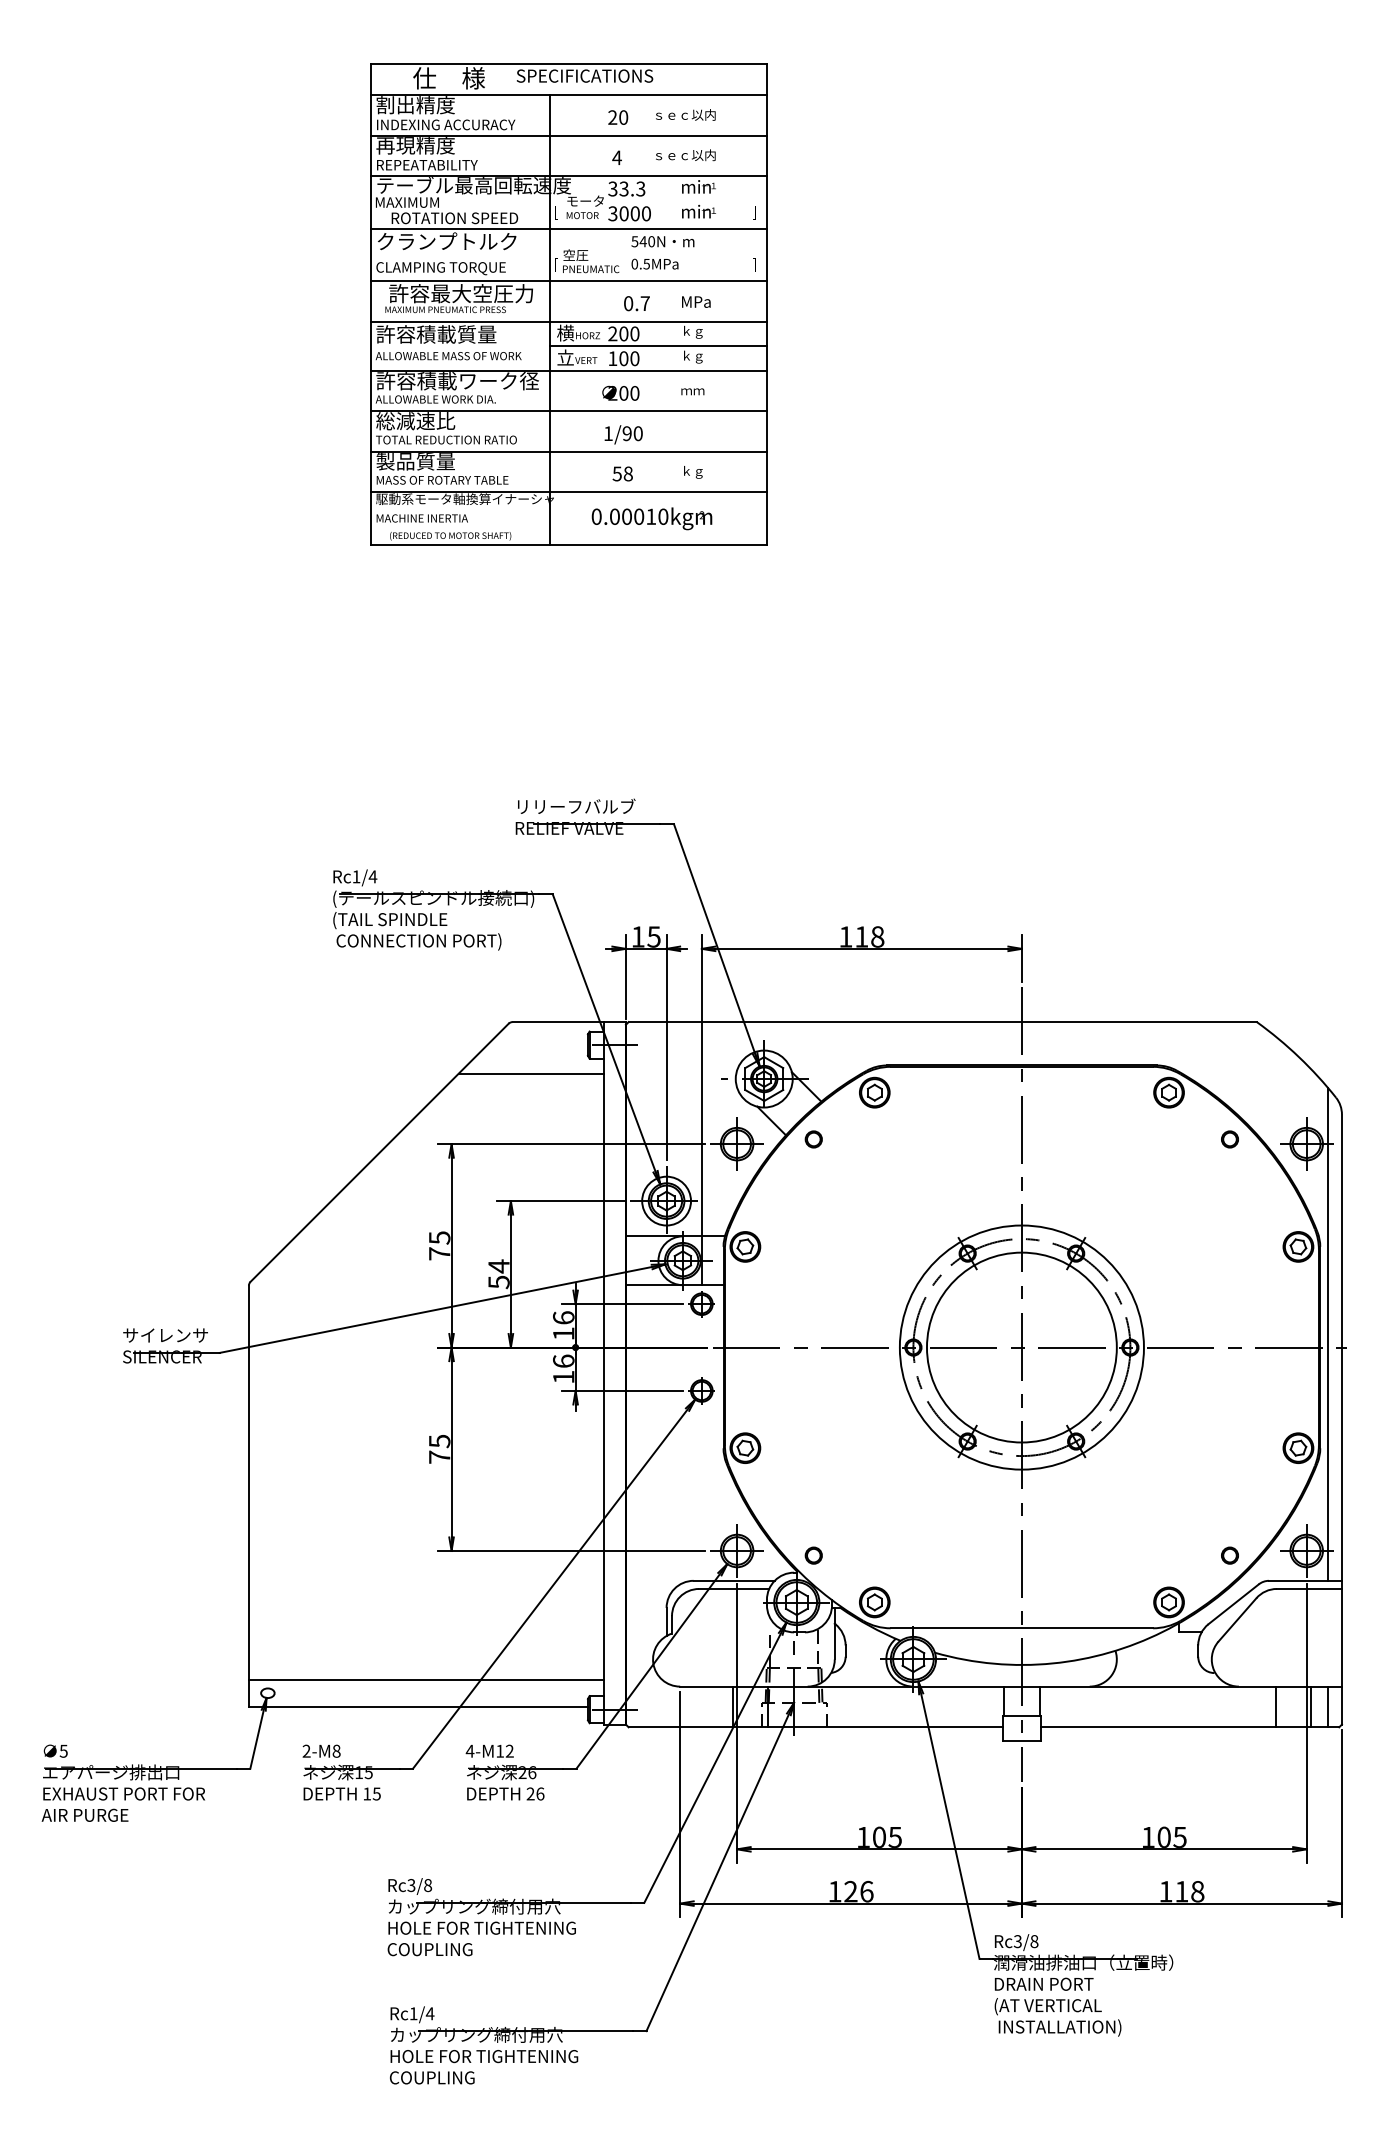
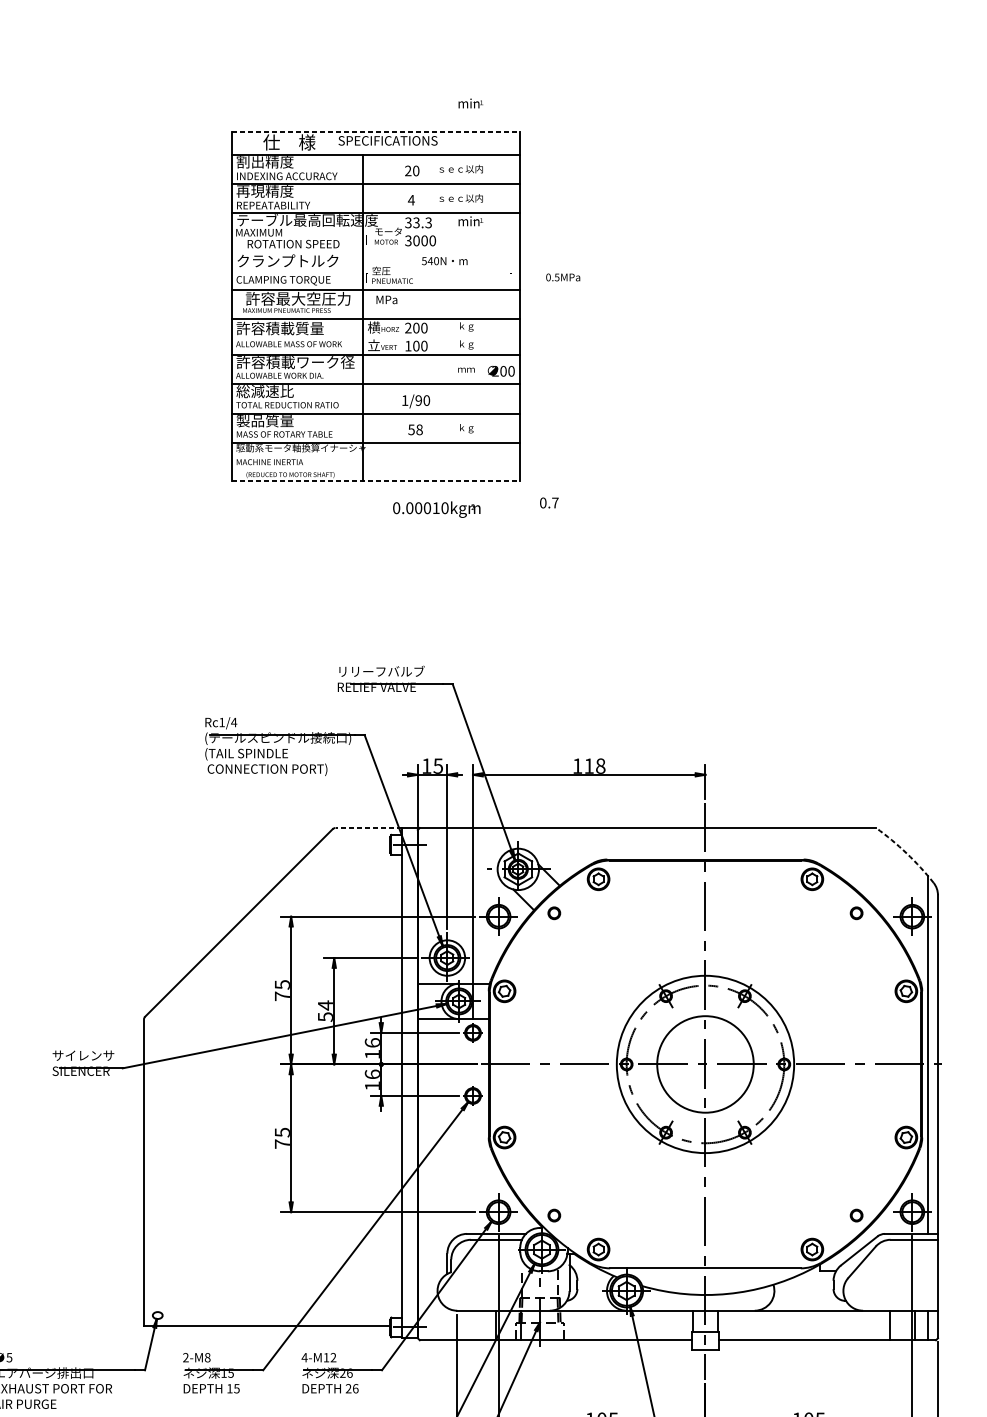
line: (569, 64) -> (376, 132), solid -> dashed
text: (698, 211) -> (470, 103), moved
line: (568, 228) -> (376, 251), removed
text: (654, 263) -> (562, 276), moved
text: (696, 301) -> (387, 299), moved
text: (636, 303) -> (549, 502), moved
line: (658, 346) -> (441, 337), removed
text: (620, 392) -> (501, 370), moved
text: (651, 518) -> (436, 509), moved
line: (569, 544) -> (376, 481), solid -> dashed
line: (558, 1022) -> (368, 828), solid -> dashed
arc: (1299, 1057) -> (907, 853), solid -> dashed
line: (531, 1073) -> (349, 865), removed
circle: (1021, 1347) -> (705, 1064), size x0.7
line: (426, 1679) -> (272, 1305), removed

